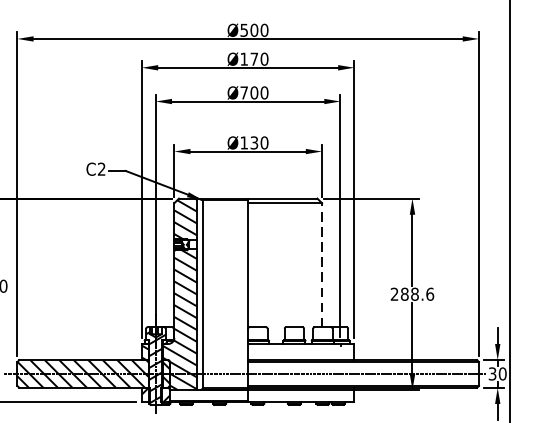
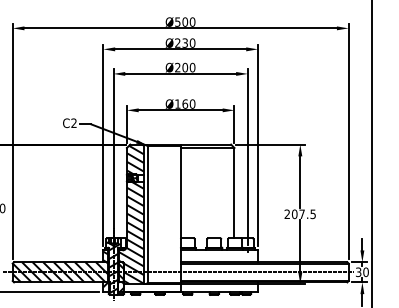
text: (249, 58) -> (181, 42), Ø170 -> Ø230
text: (243, 92) -> (177, 67), Ø700 -> Ø200
text: (254, 142) -> (185, 103), Ø130 -> Ø160
line: (322, 264) -> (234, 192), dashed -> solid
text: (416, 294) -> (303, 214), 288.6 -> 207.5

